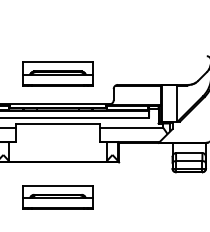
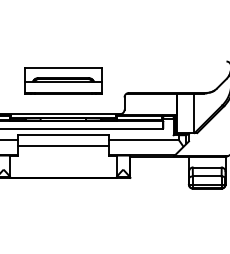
line: (57, 132) -> (63, 145), added
part: (57, 196) -> (63, 215), removed

